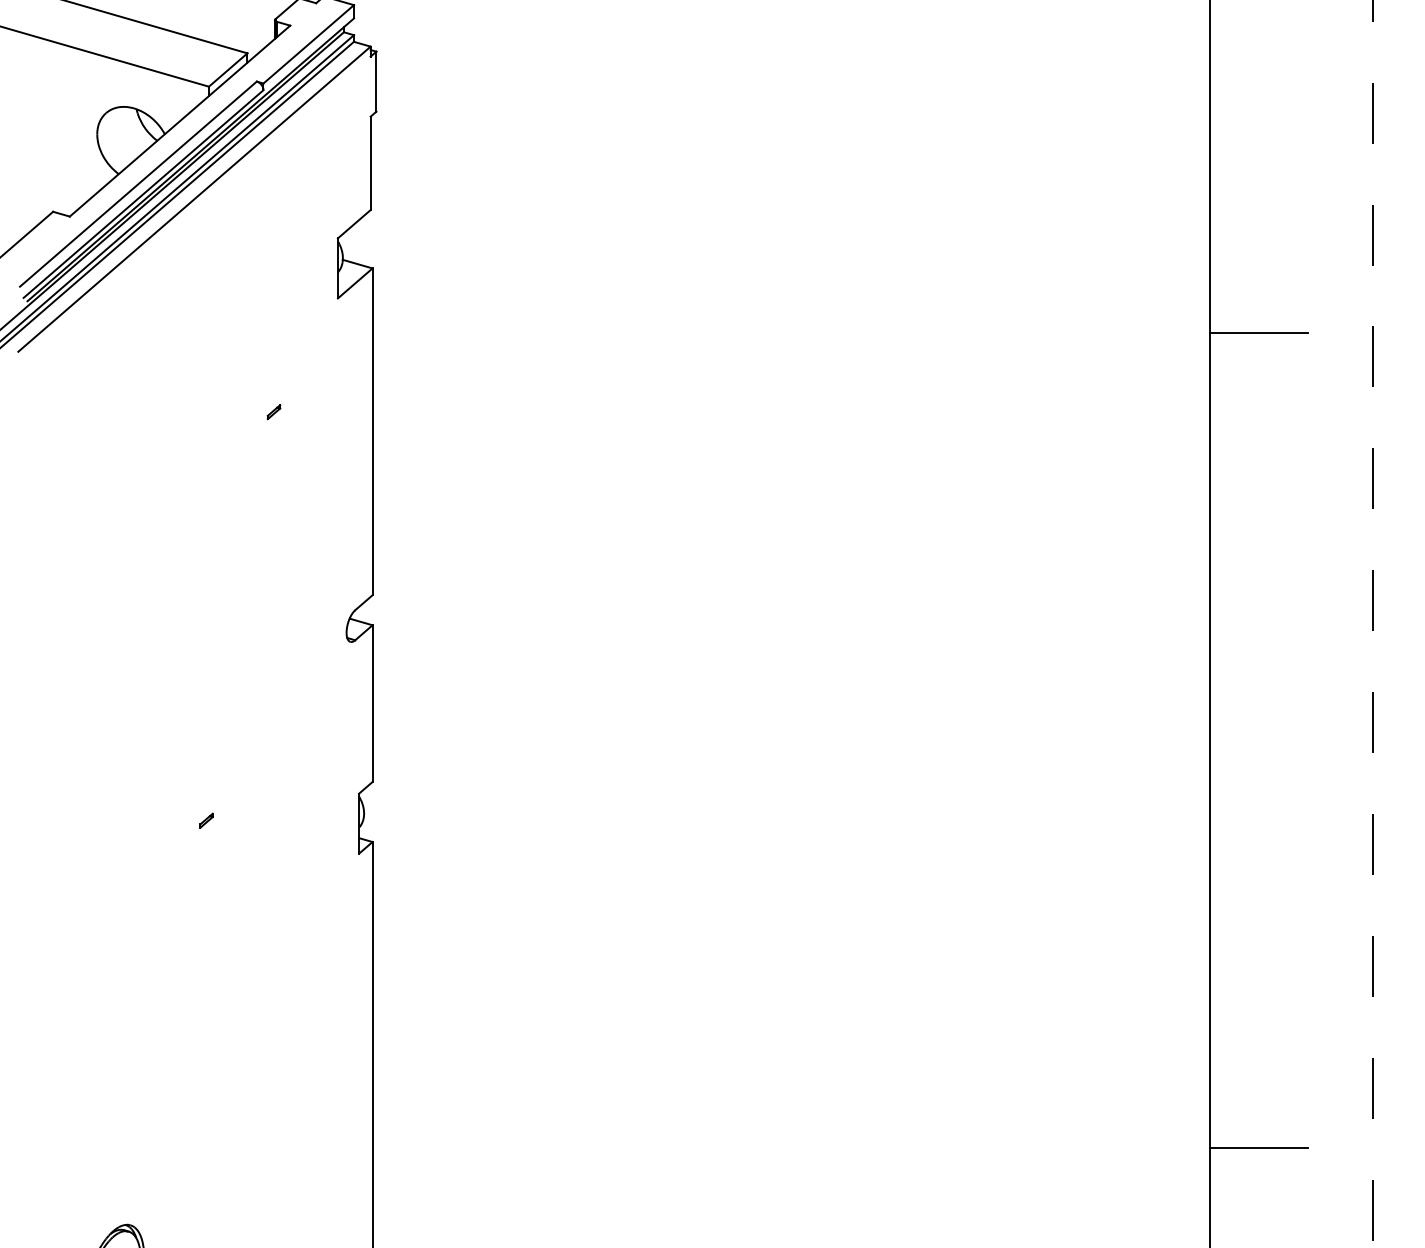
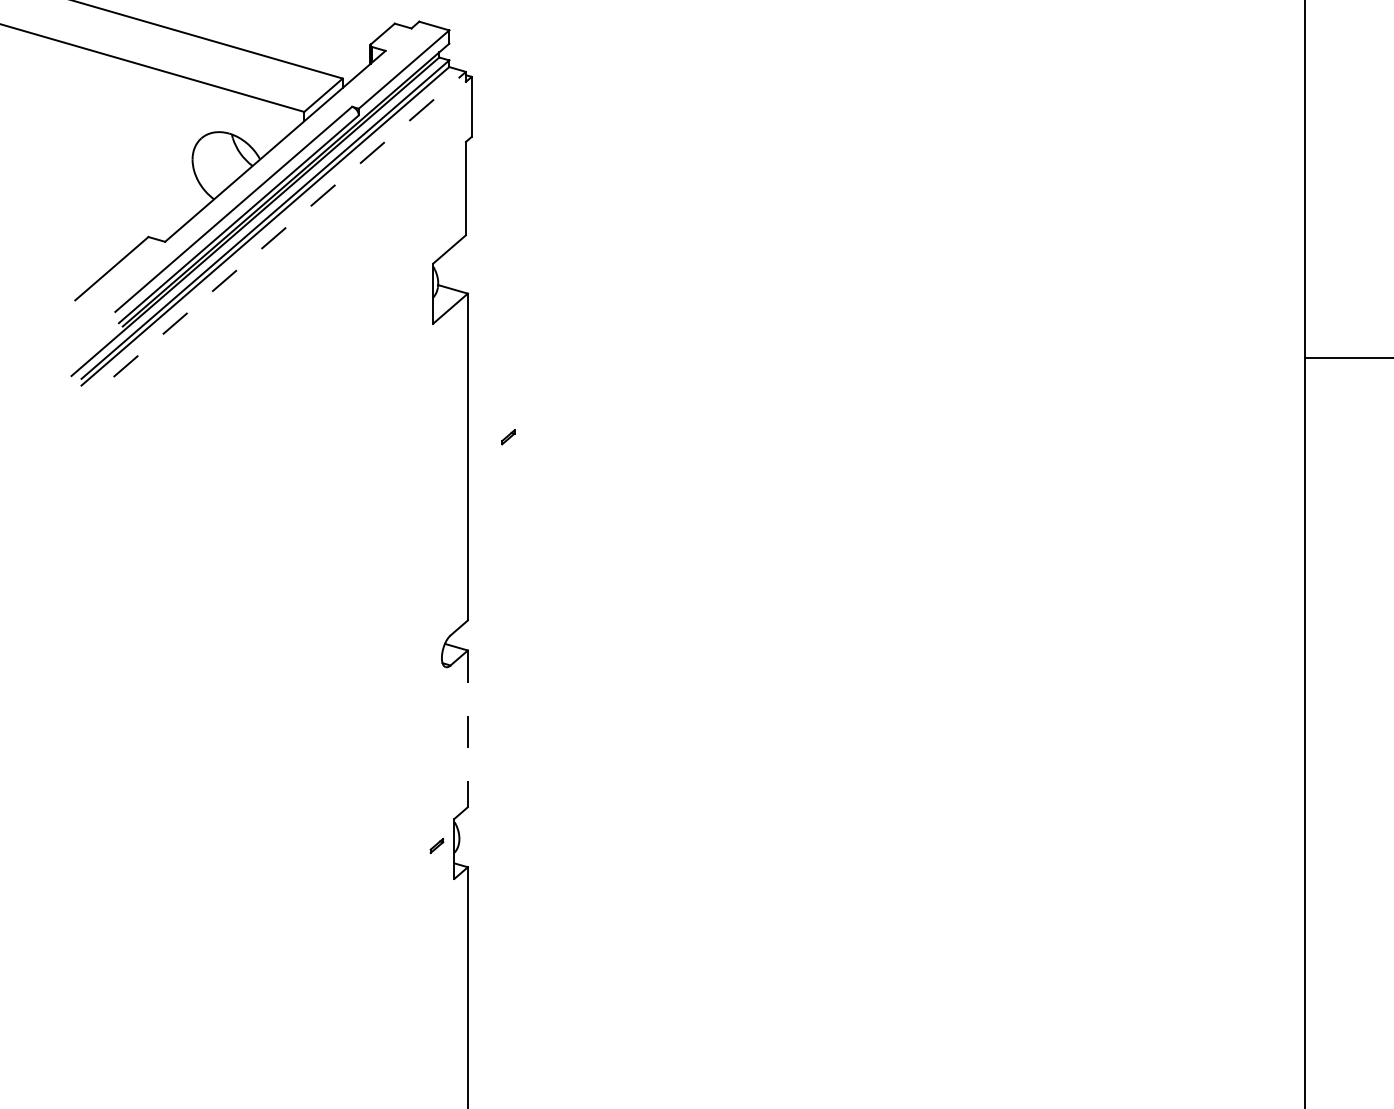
line: (194, 198) -> (289, 223), solid -> dashed
part: (273, 412) -> (507, 437), moved
line: (372, 704) -> (467, 729), solid -> dashed
part: (206, 820) -> (436, 845), moved

